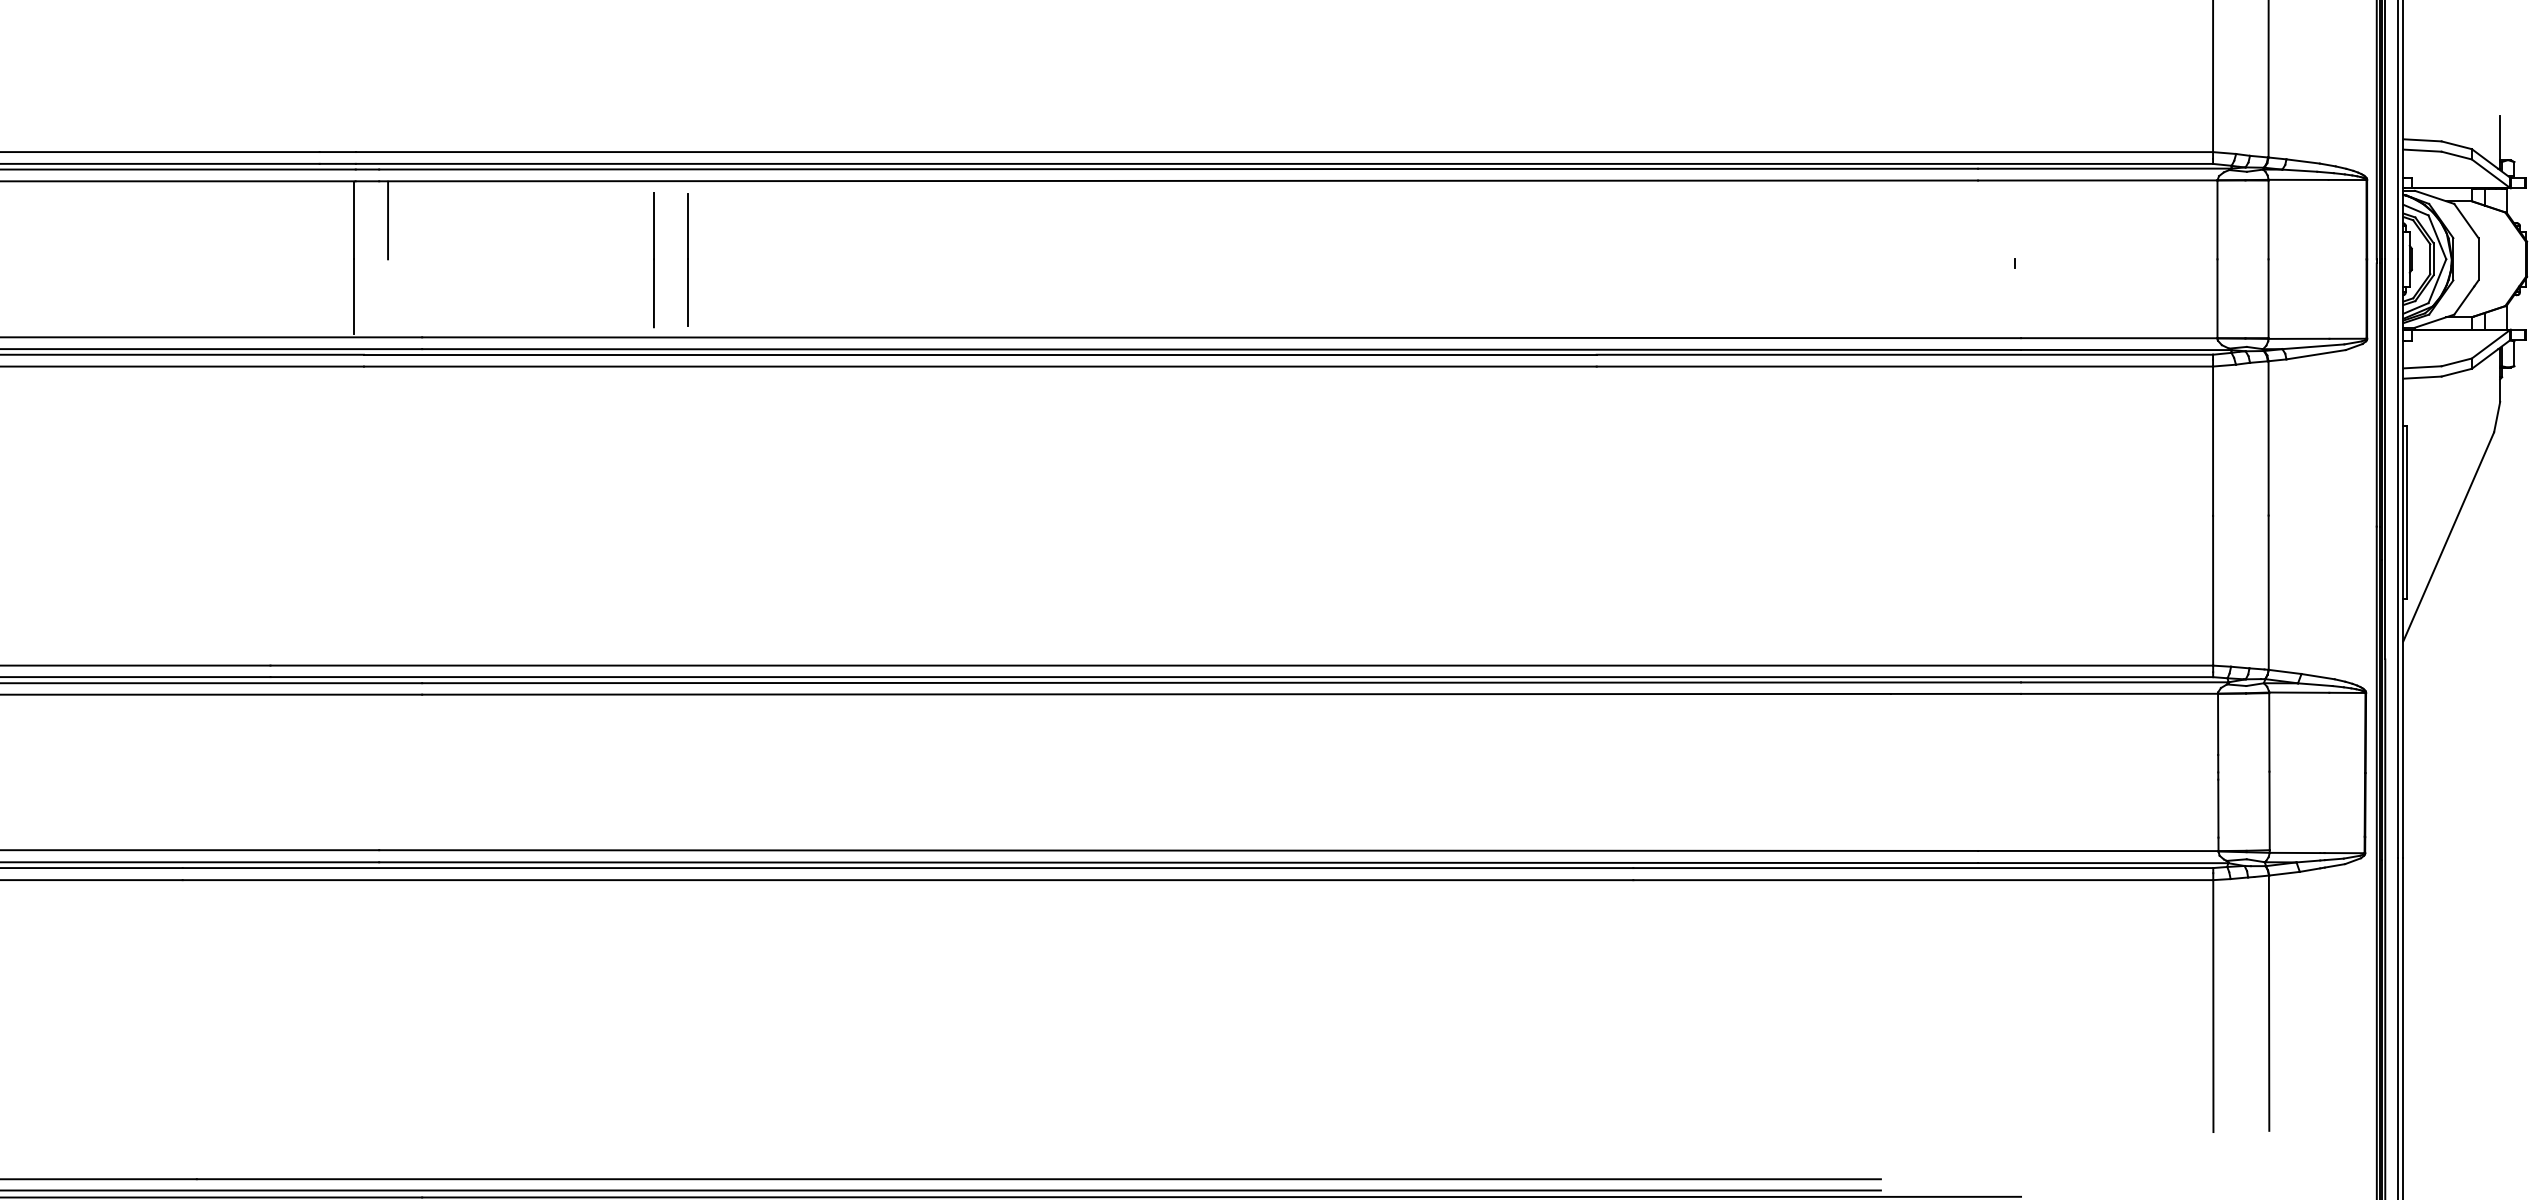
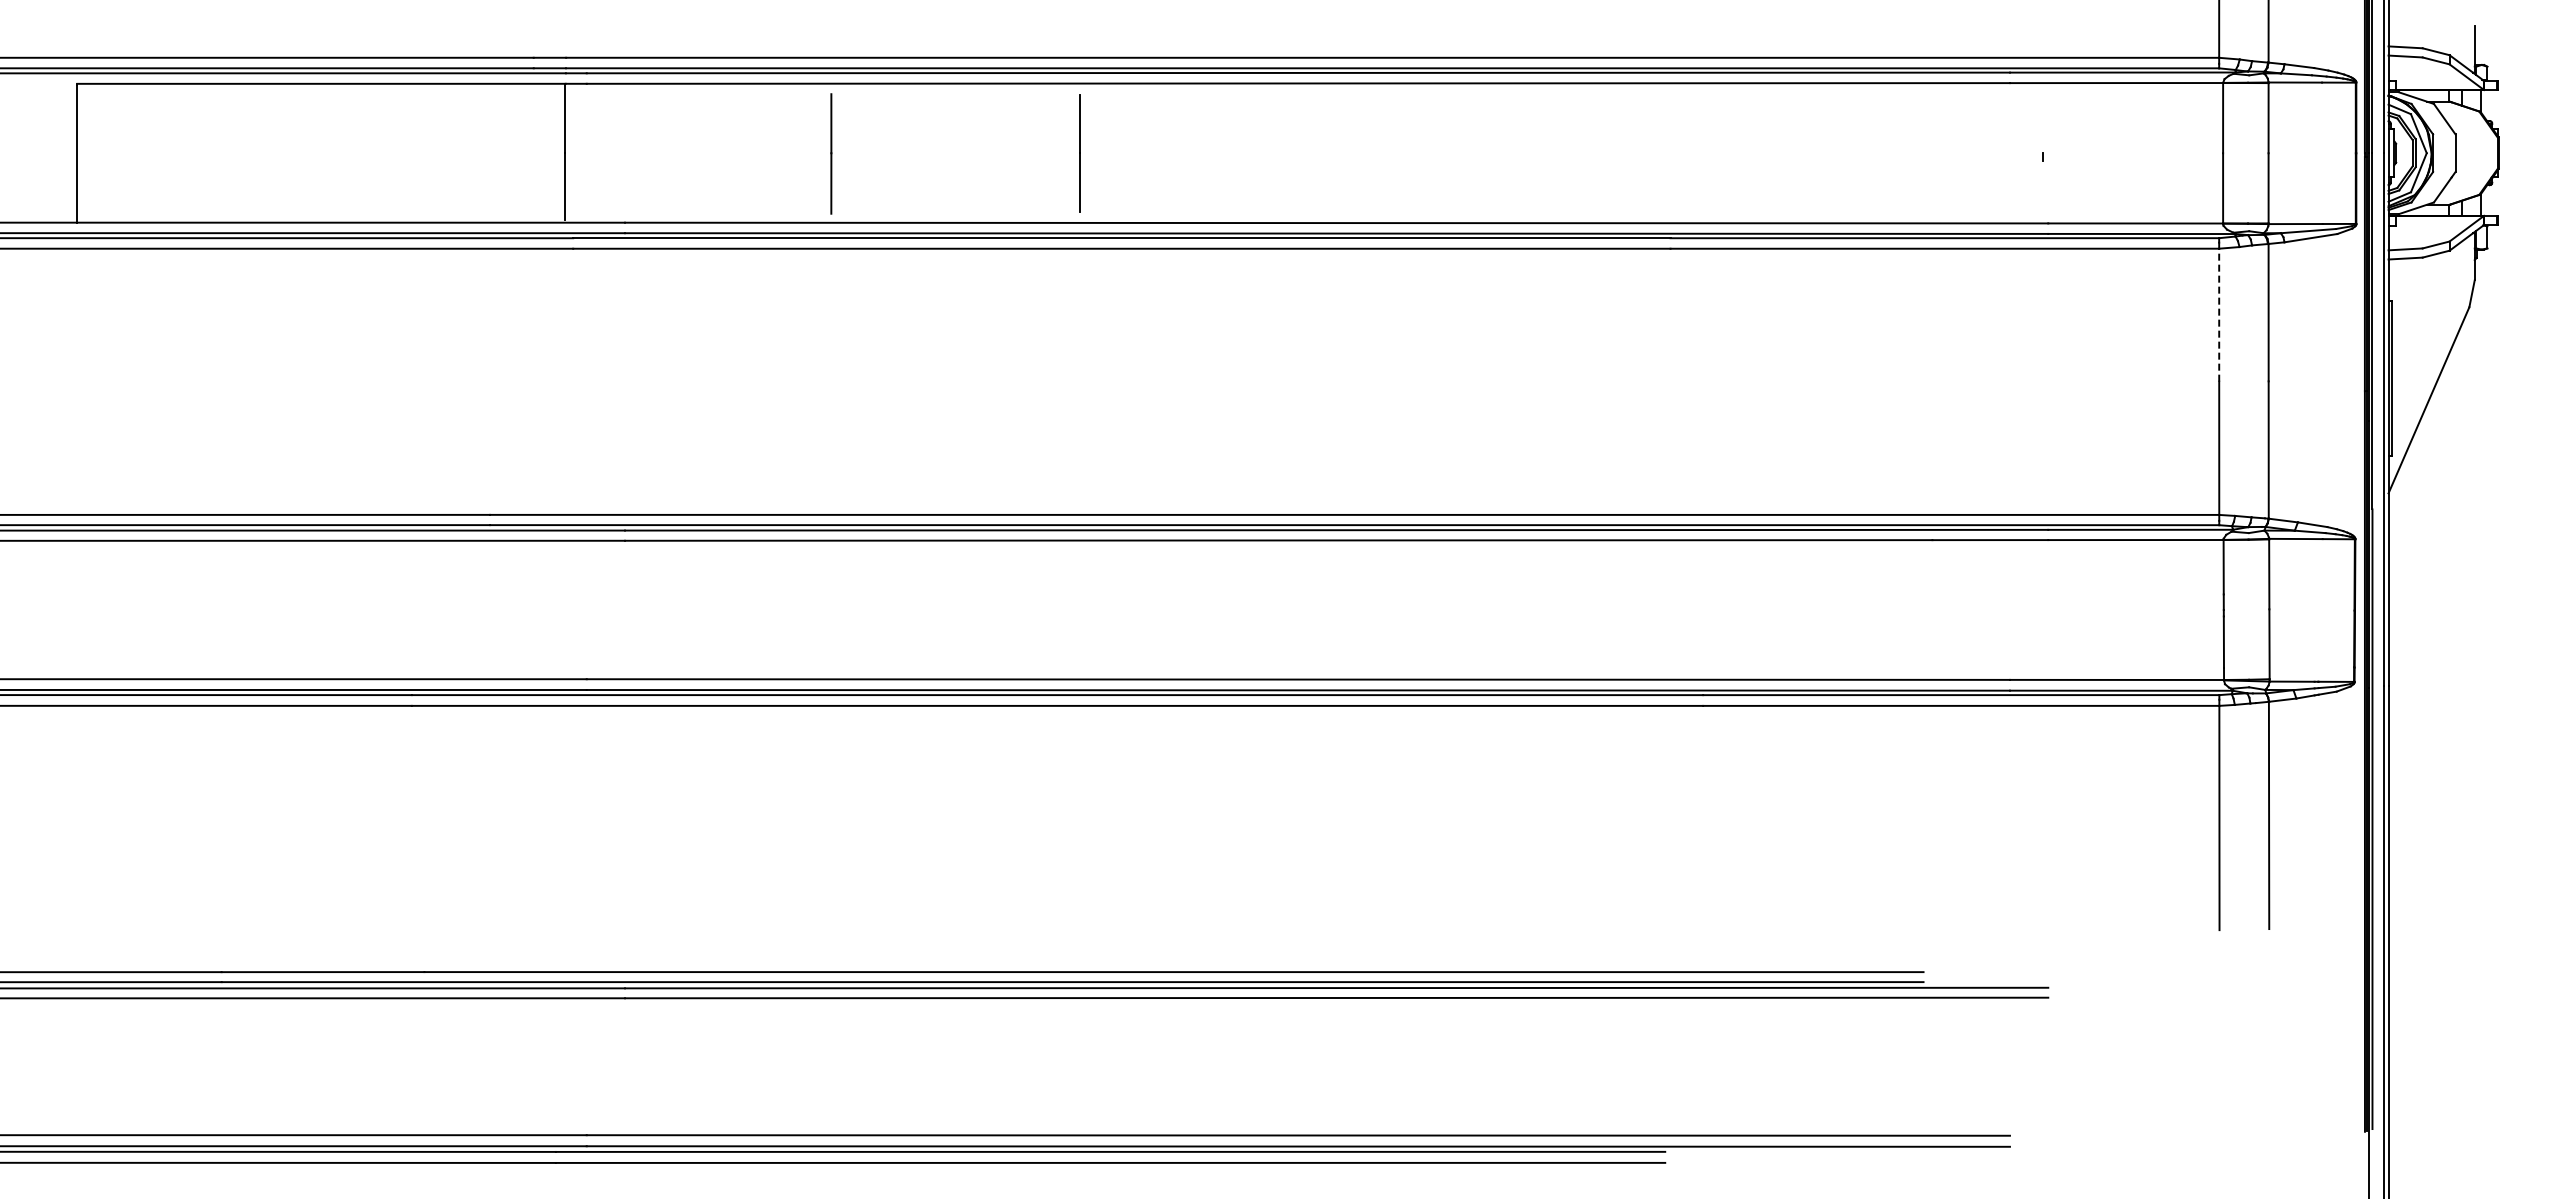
line: (387, 220) -> (594, 118), removed
line: (686, 259) -> (1079, 153), moved
line: (2213, 440) -> (2219, 314), solid -> dashed

